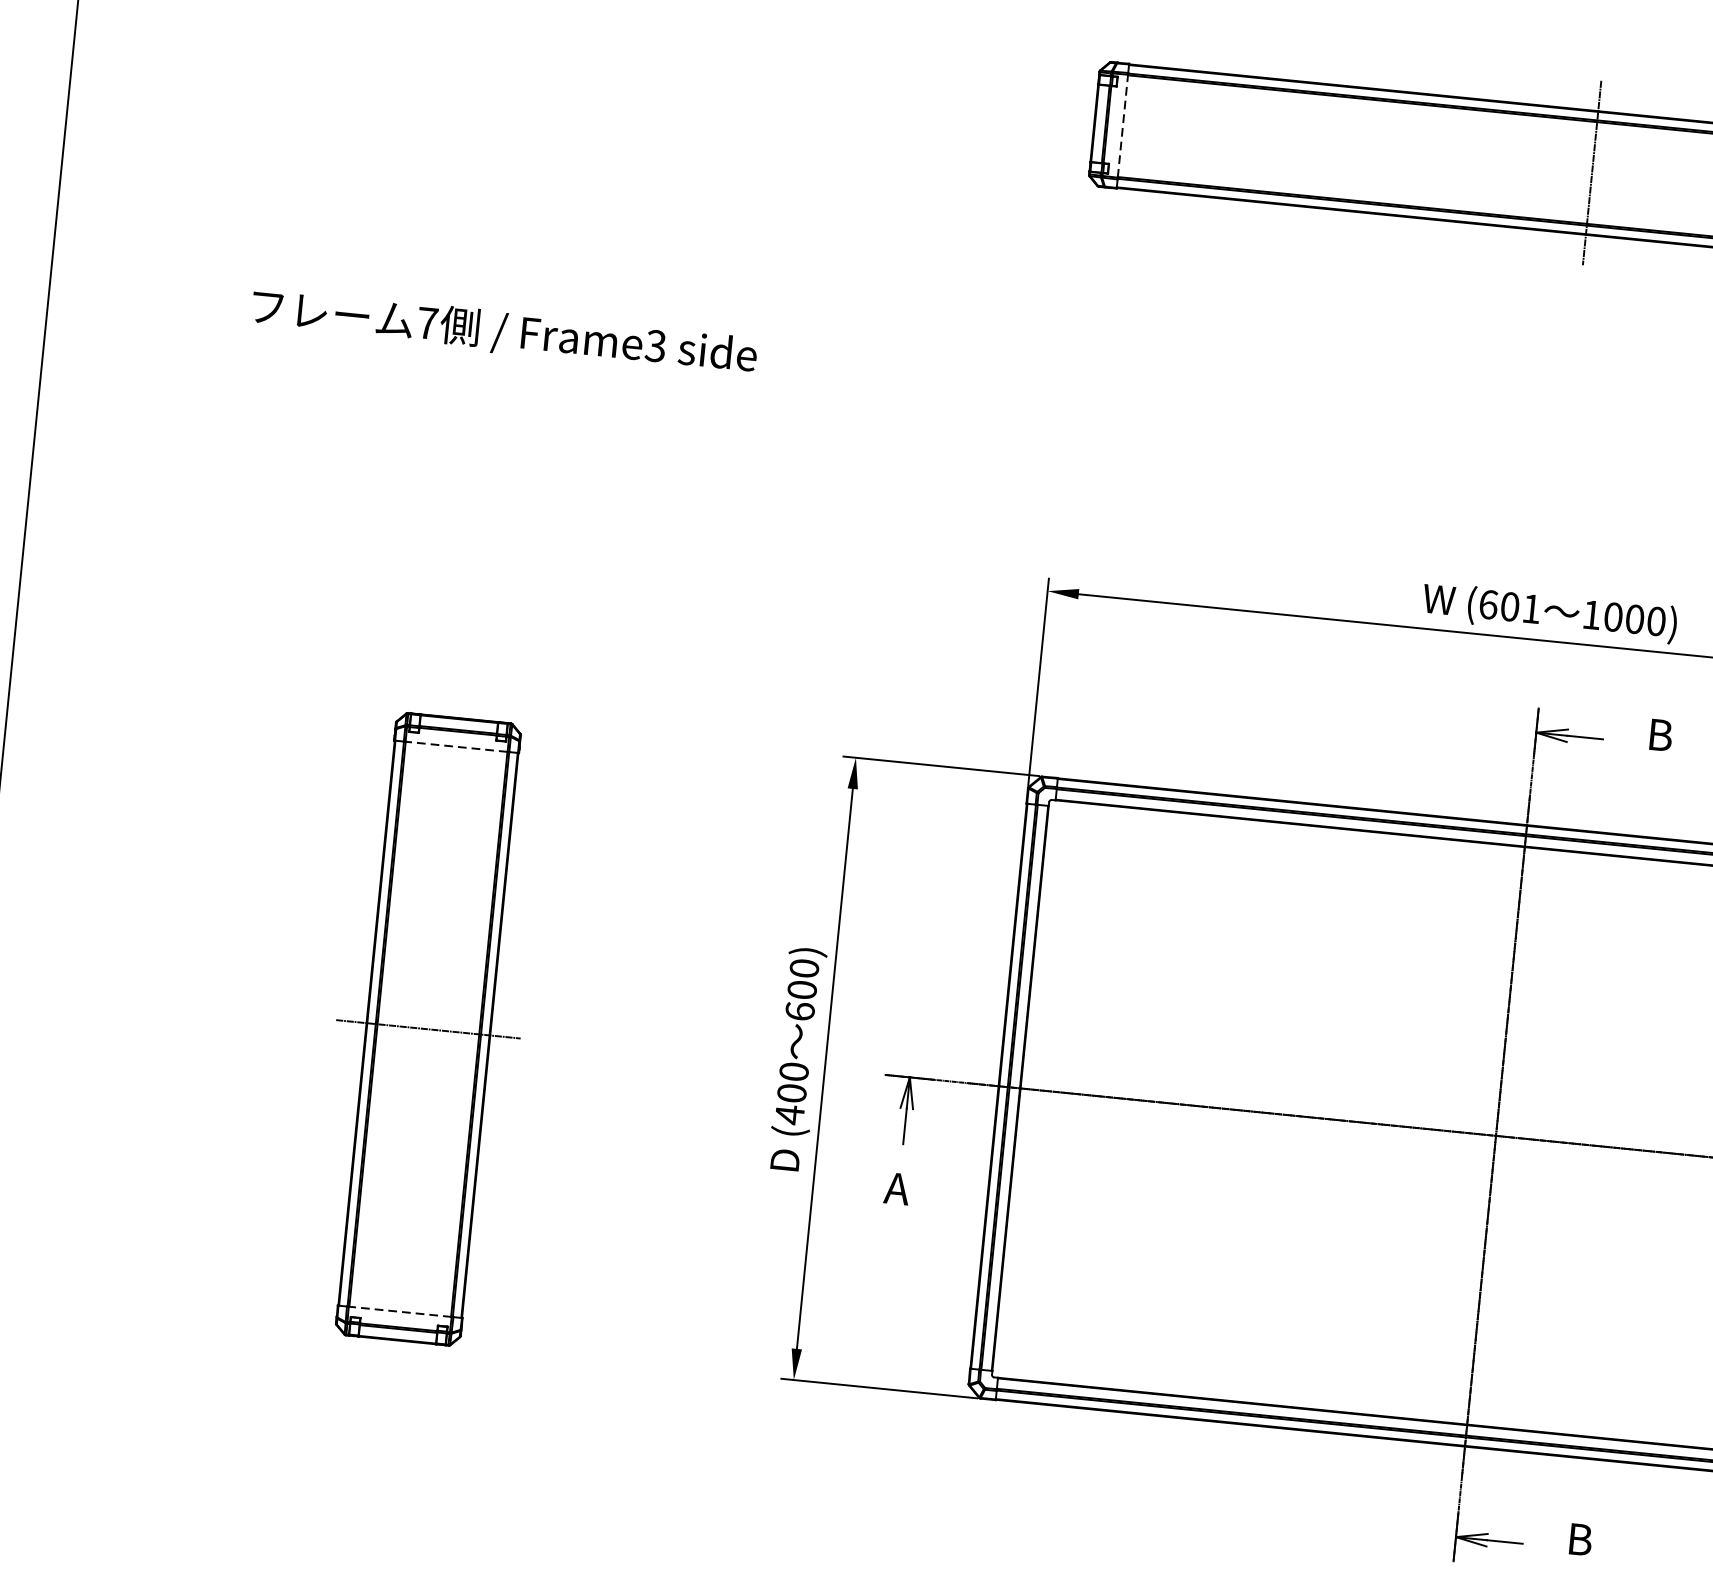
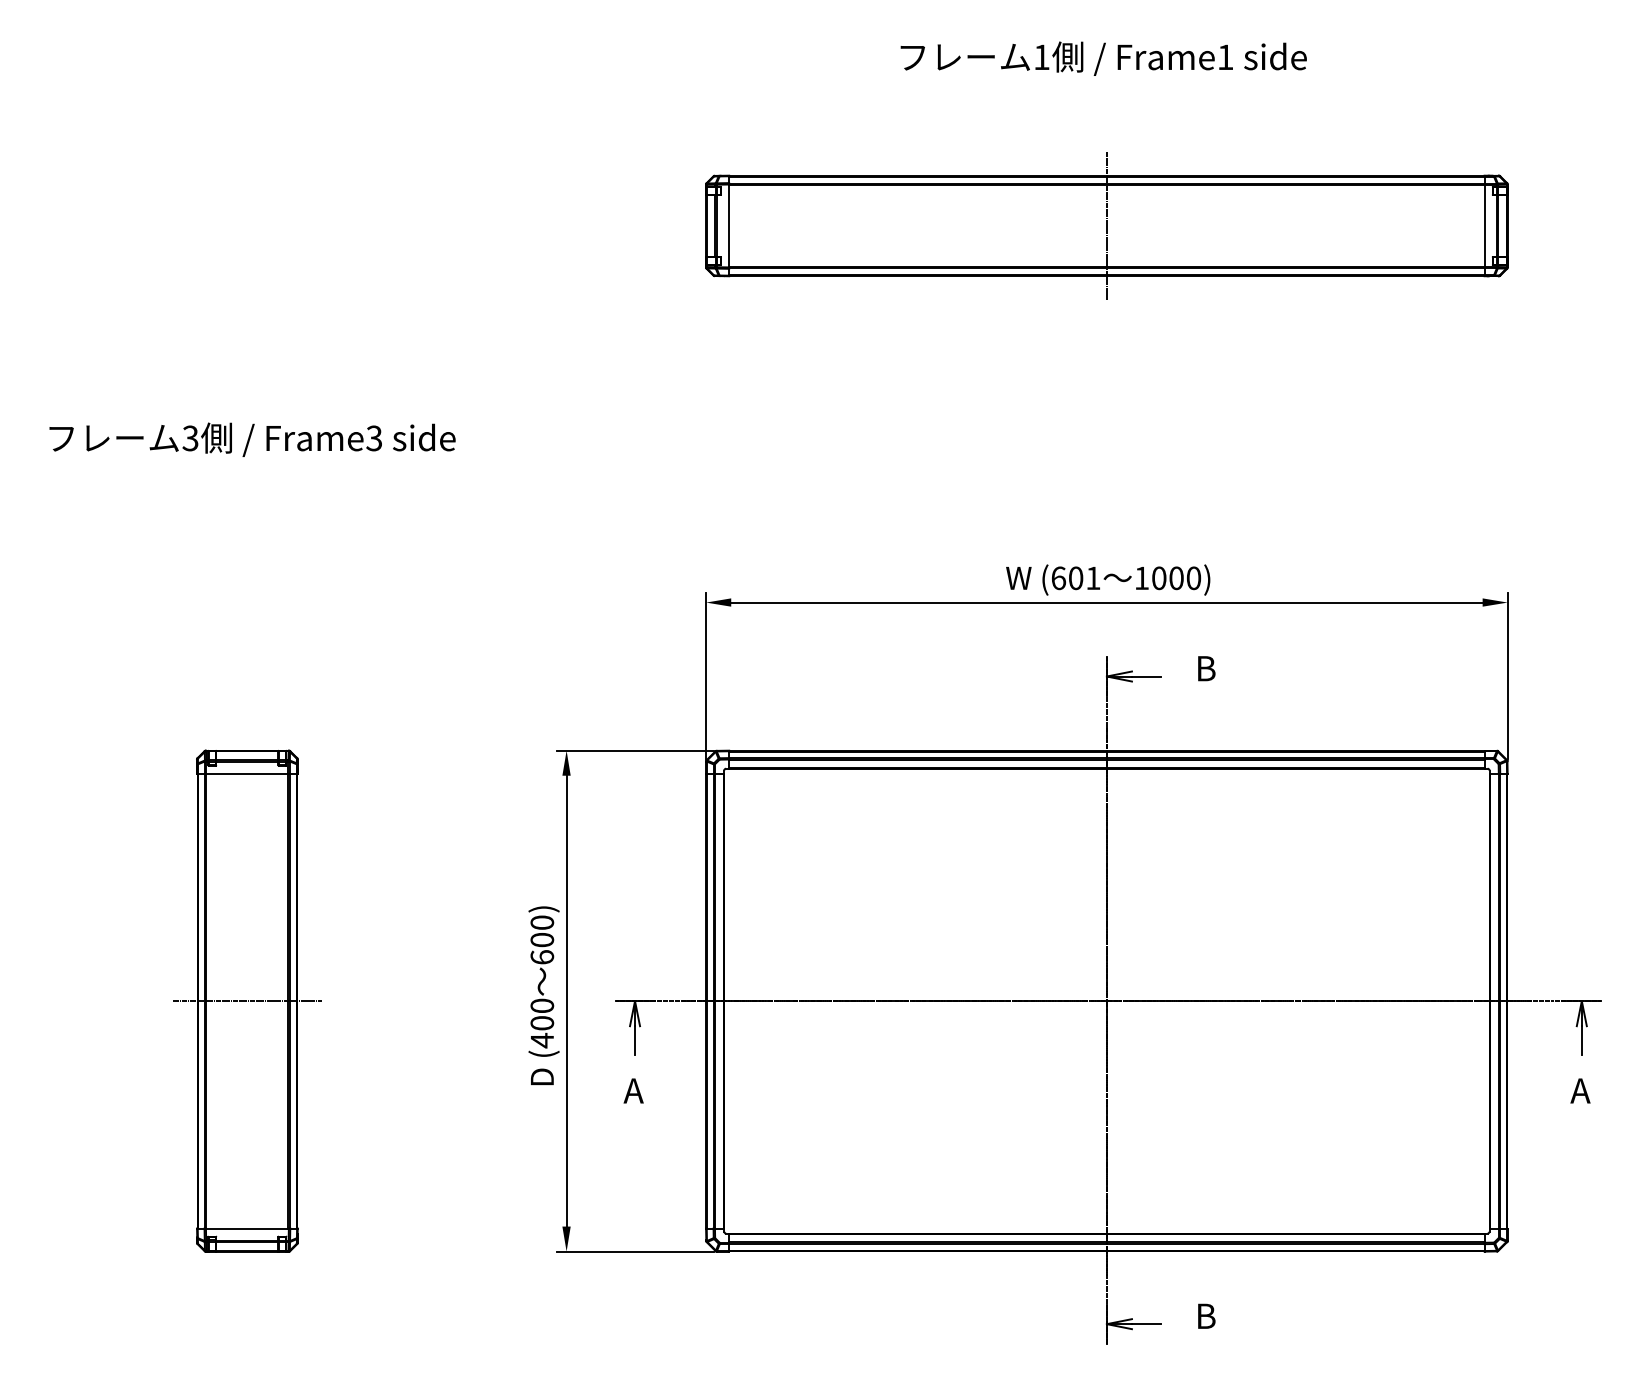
line: (1123, 125) -> (729, 225), dashed -> solid
text: (427, 323) -> (190, 438), 7 -> 3
line: (455, 746) -> (246, 773), dashed -> solid
line: (399, 1311) -> (246, 1228), dashed -> solid

